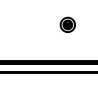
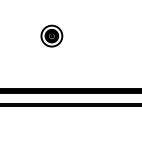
part: (67, 24) -> (51, 35), moved

